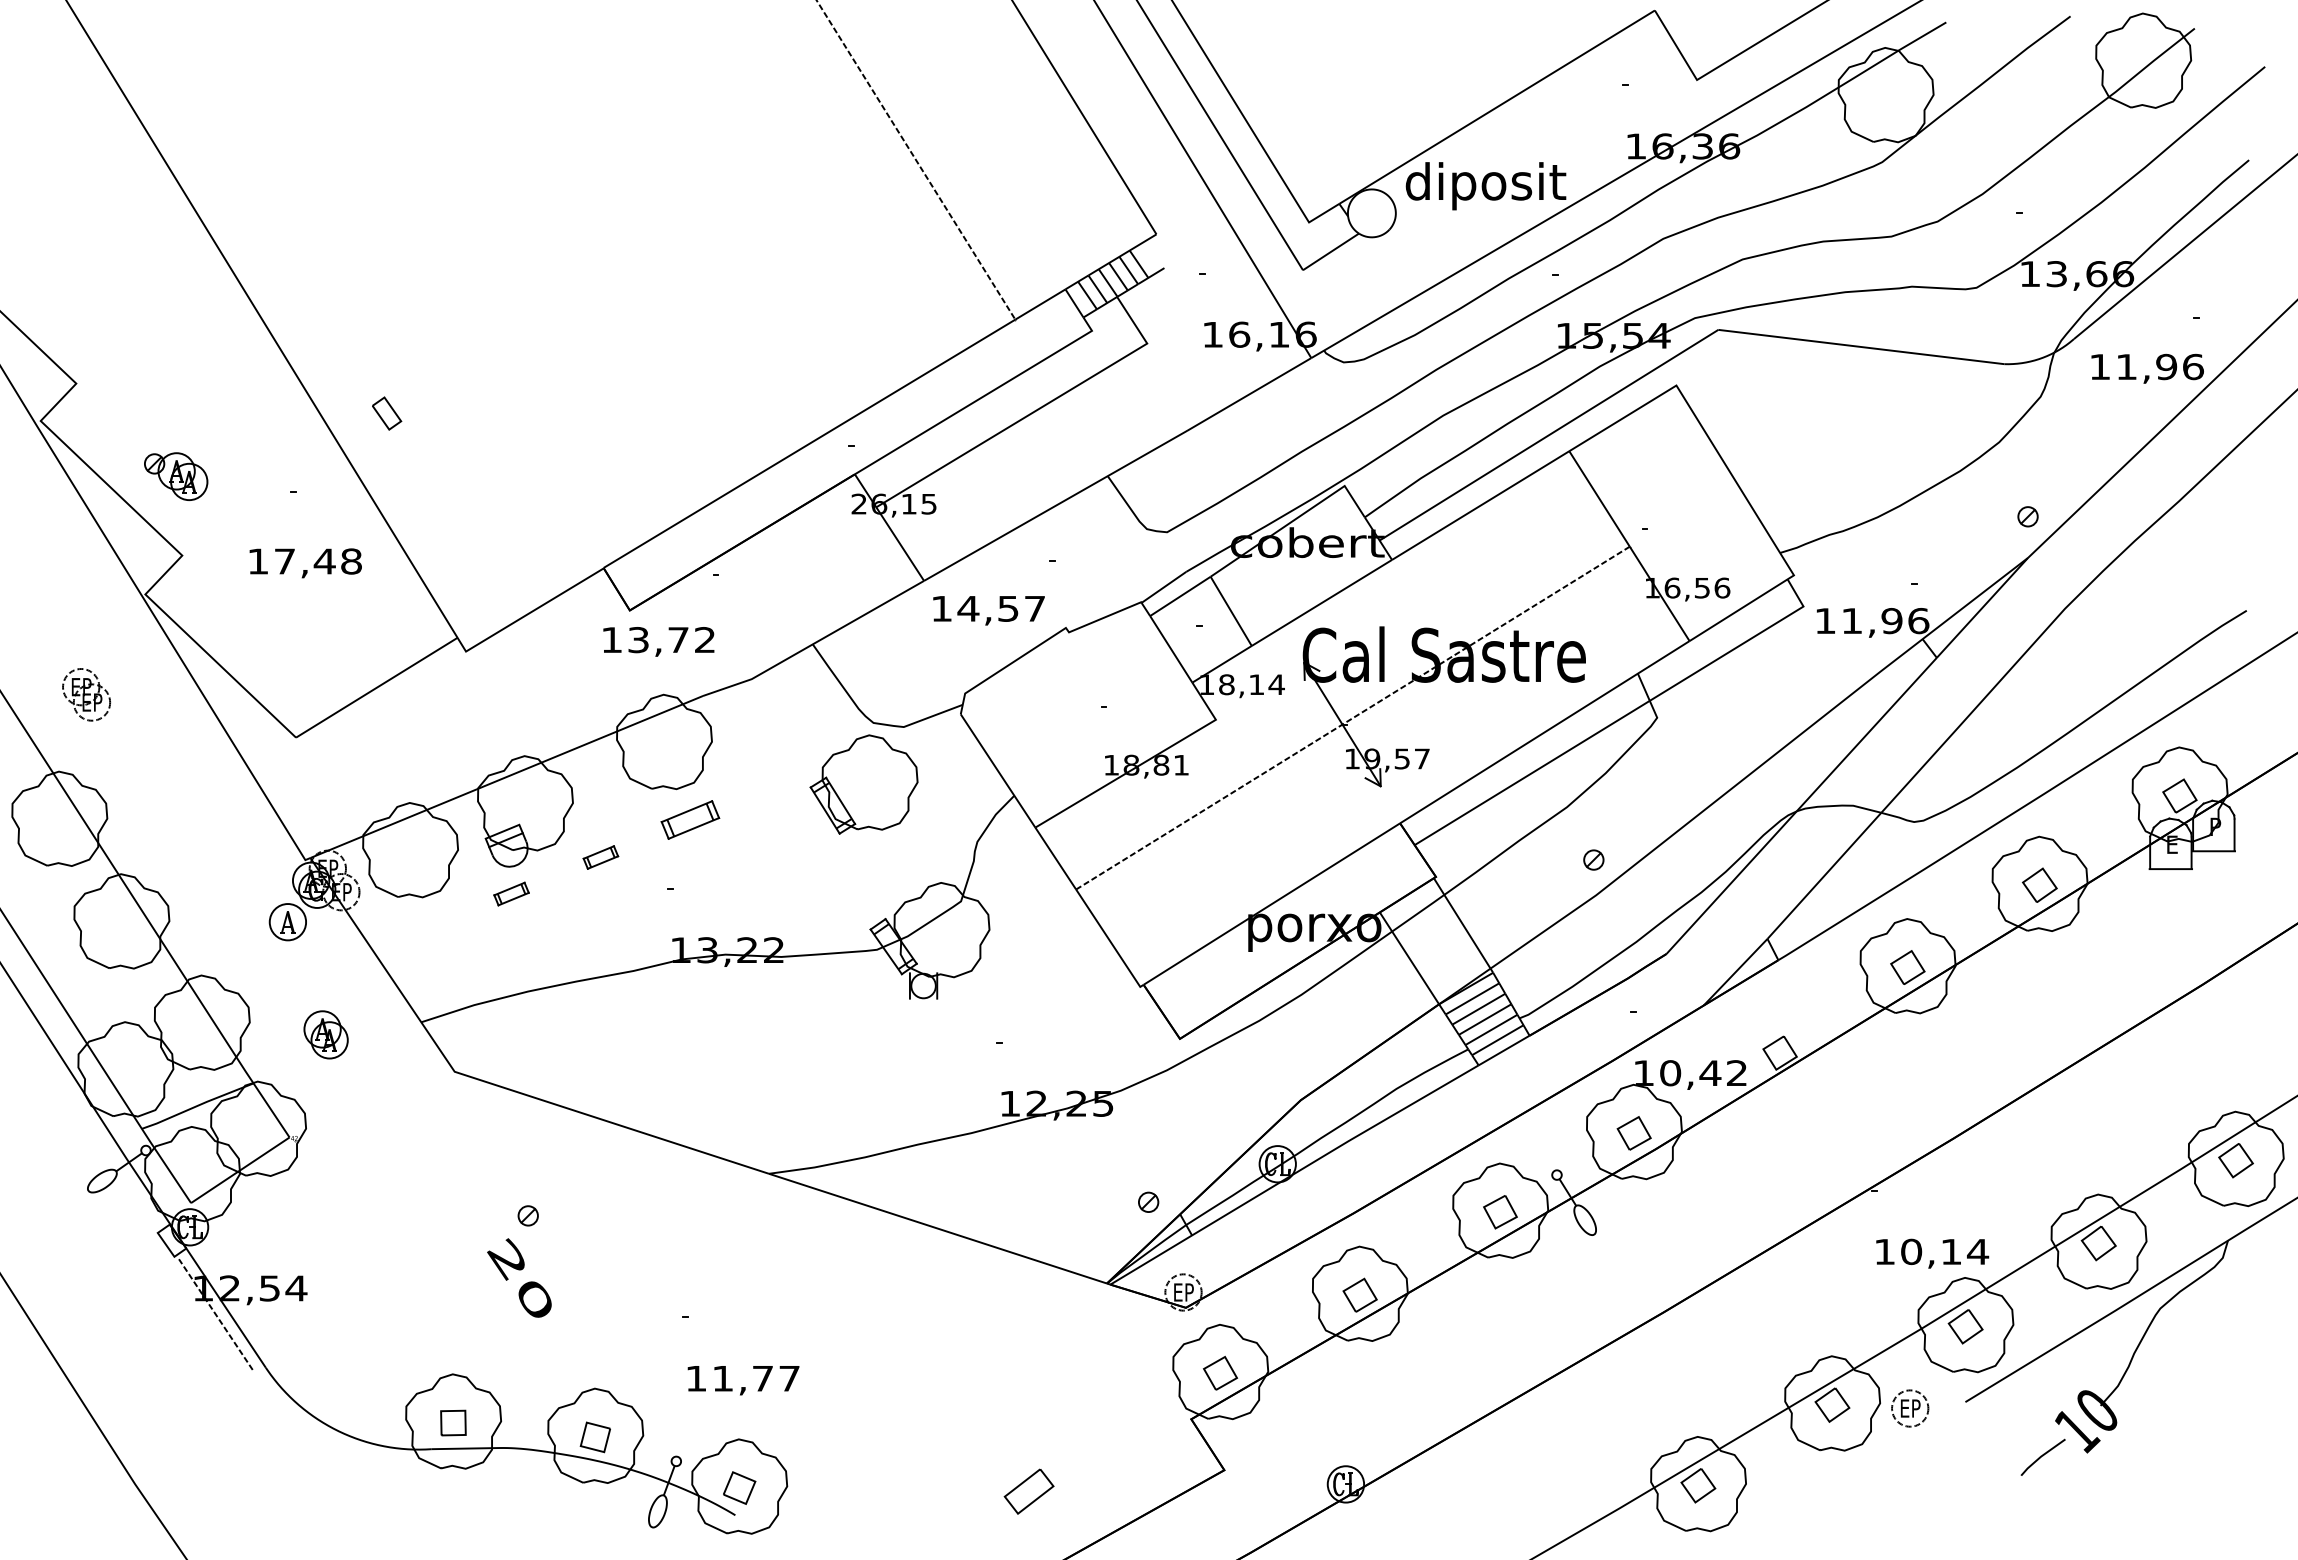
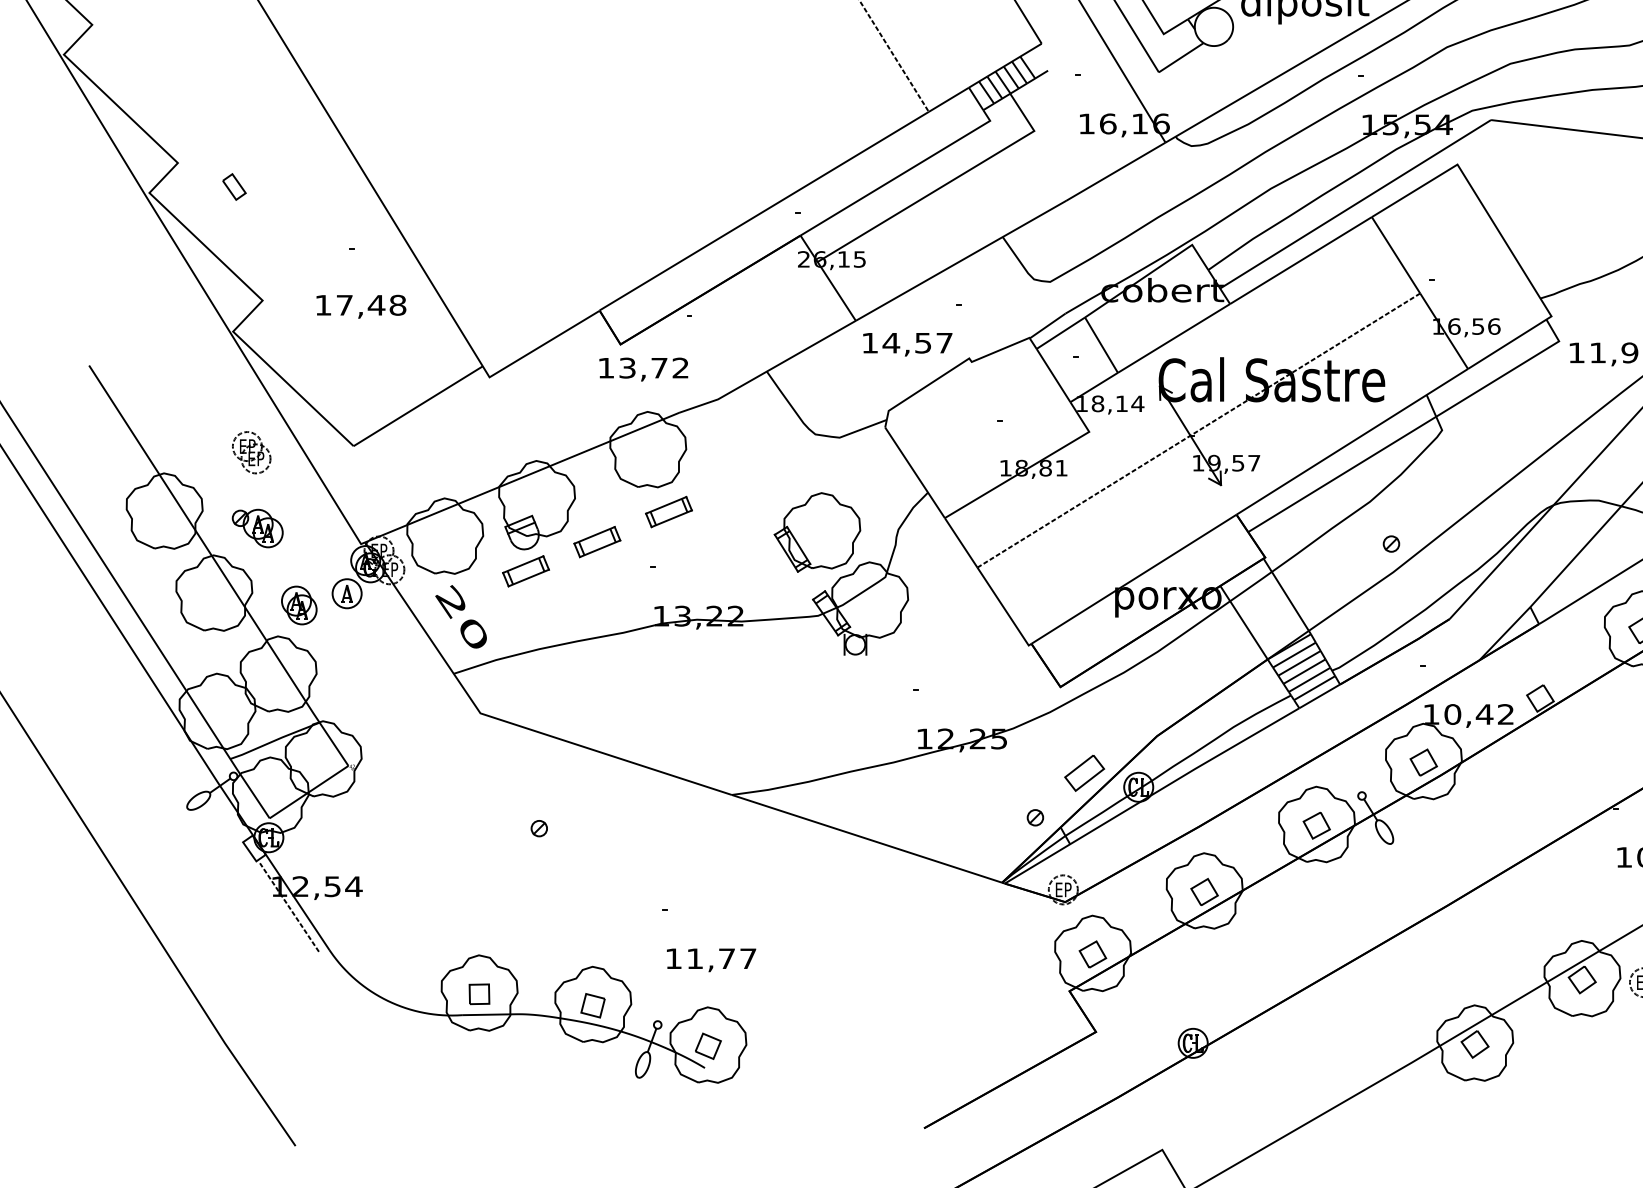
part: (387, 413) -> (234, 186), moved
part: (176, 476) -> (258, 528), moved
part: (86, 694) -> (251, 452), moved
part: (863, 784) -> (817, 532), moved
part: (600, 857) -> (597, 542), size x1.67
part: (511, 893) -> (525, 570), size x1.67
part: (325, 1034) -> (298, 605), moved
text: (519, 1277) -> (461, 616), moved
part: (1028, 1491) -> (1084, 773), moved

